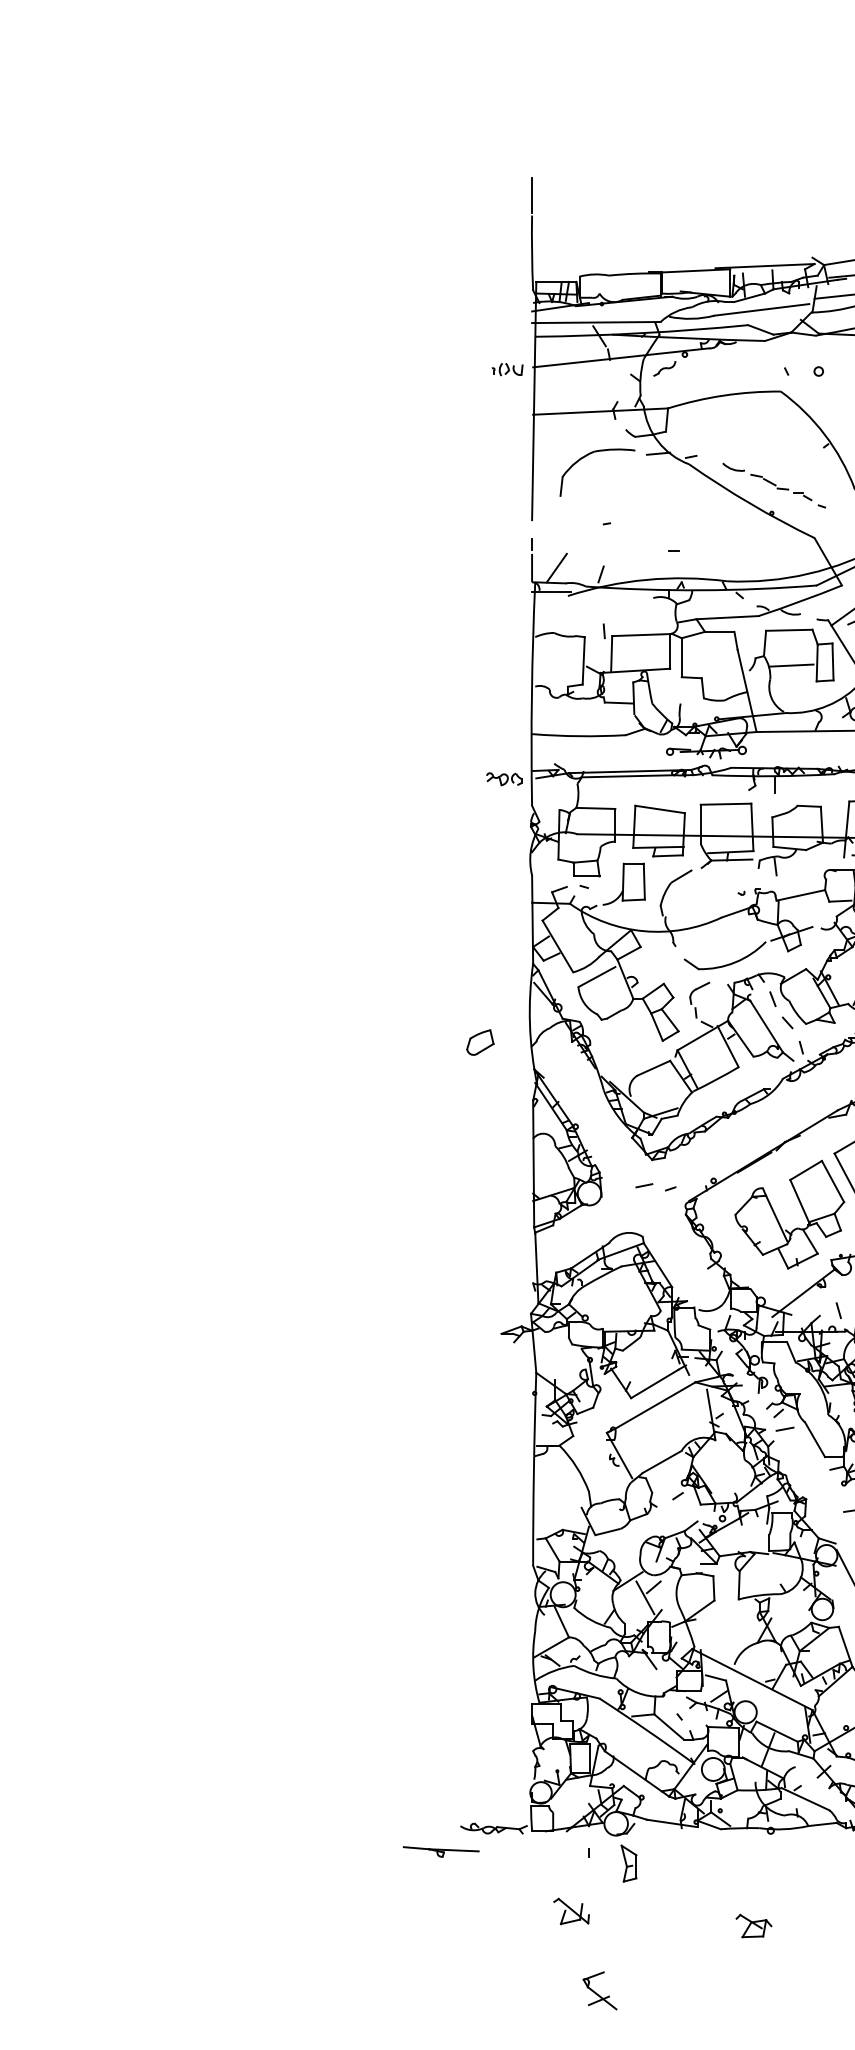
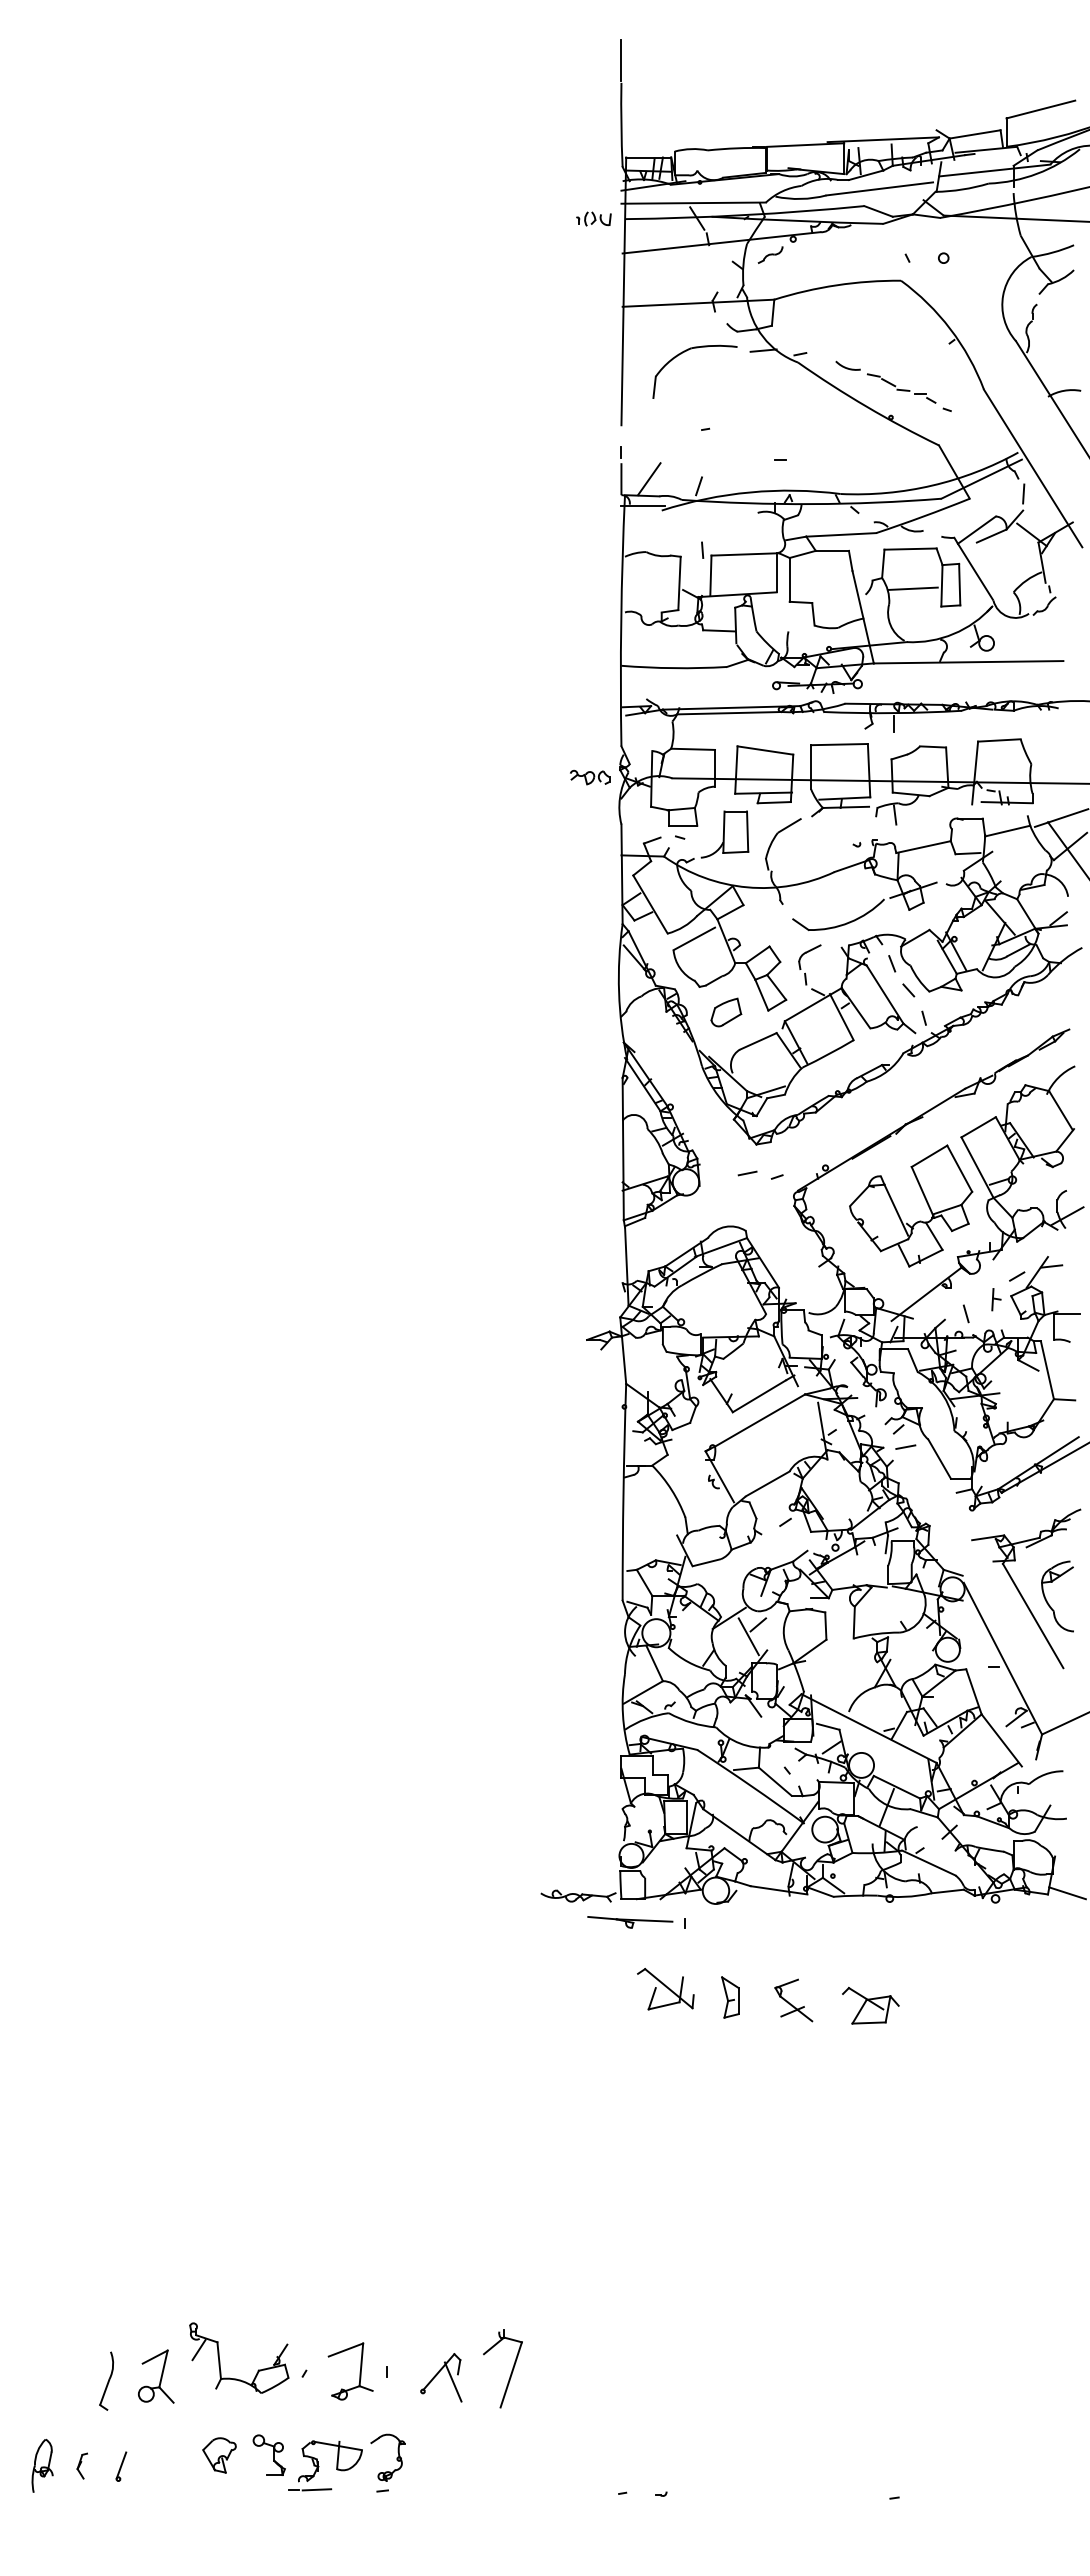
part: (507, 369) -> (593, 218), moved
part: (504, 779) -> (590, 777), moved
part: (480, 1042) -> (726, 1012), moved
part: (441, 1852) -> (630, 1922), moved
part: (629, 1863) -> (730, 1997), moved
part: (571, 1911) -> (665, 1989), size x1.43
part: (753, 1925) -> (870, 2005), size x1.43
part: (599, 1990) -> (793, 2000), moved

